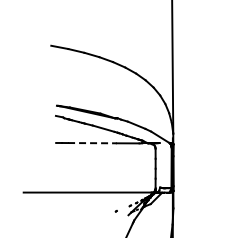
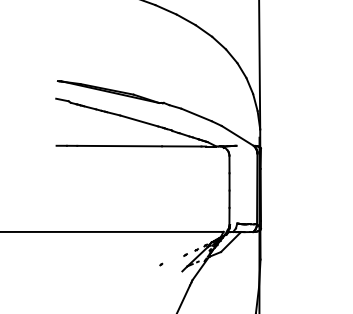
line: (92, 143) -> (119, 146), dashed -> solid

